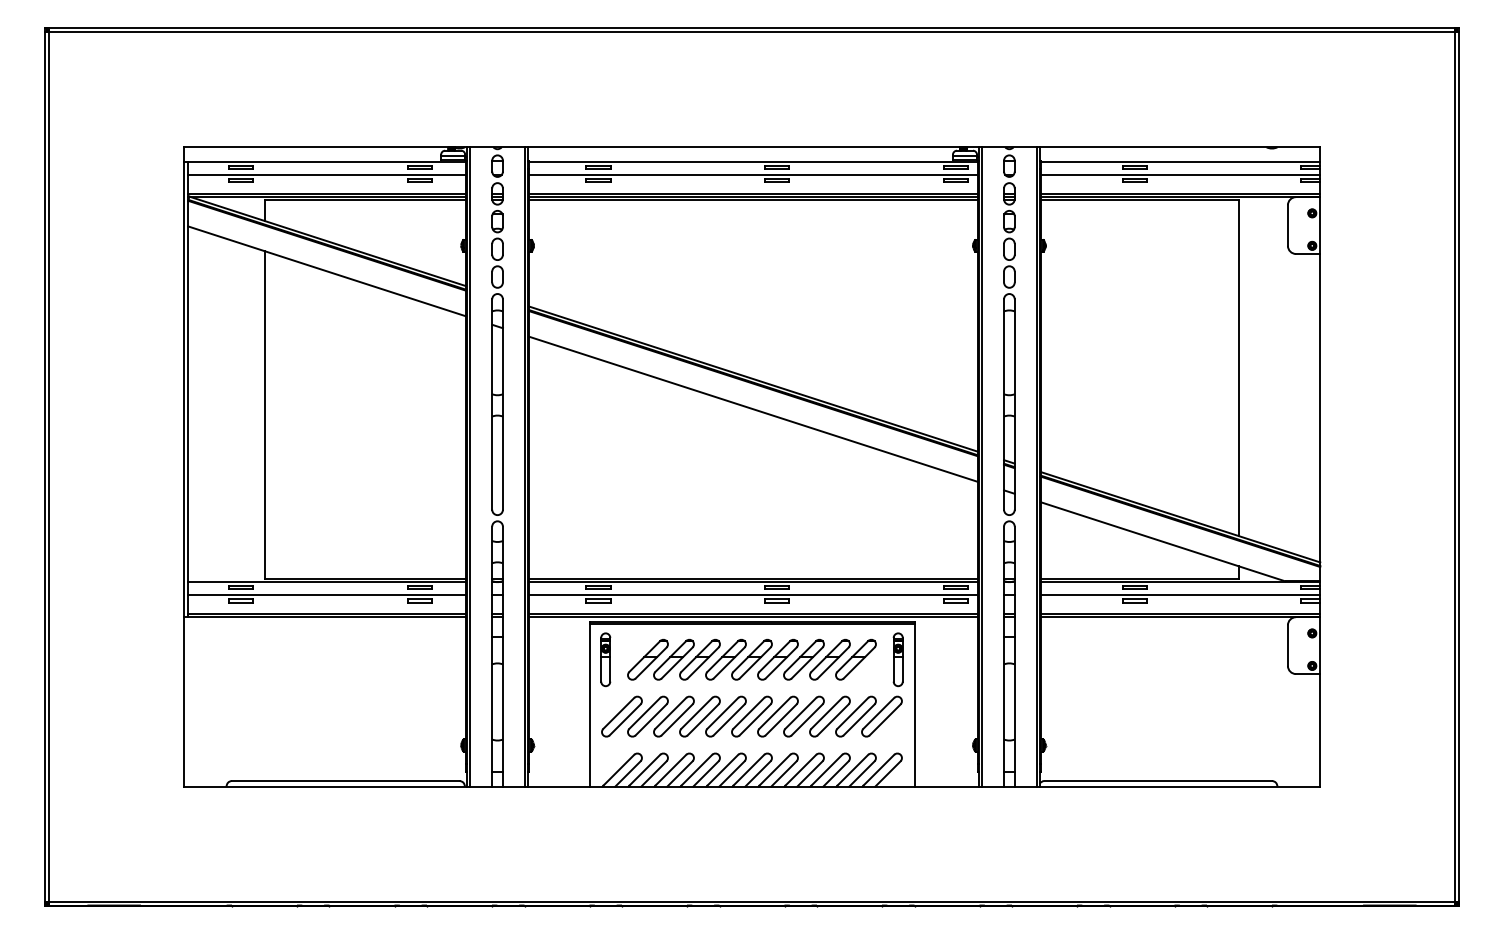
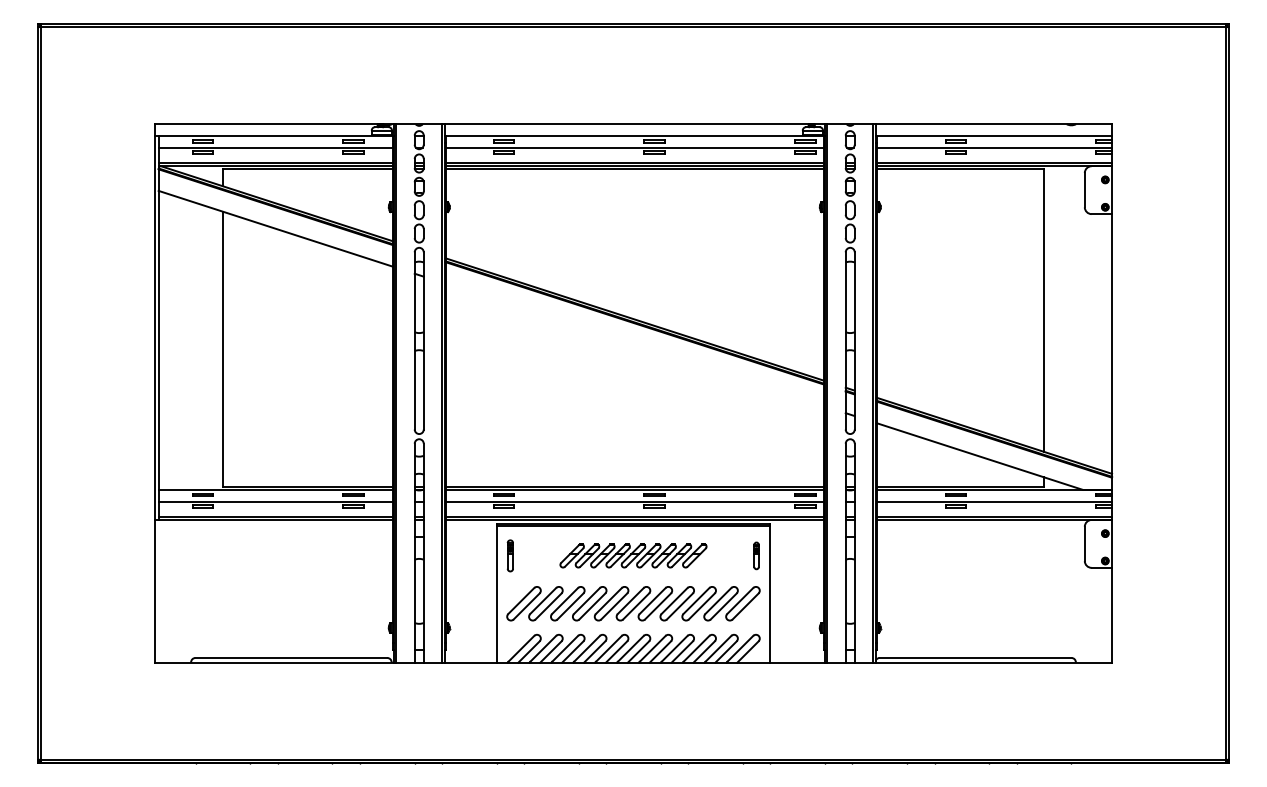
line: (753, 408) -> (634, 344), removed
part: (605, 659) -> (510, 555), size x0.7
part: (751, 659) -> (633, 555), size x0.7
part: (897, 659) -> (756, 555), size x0.6

